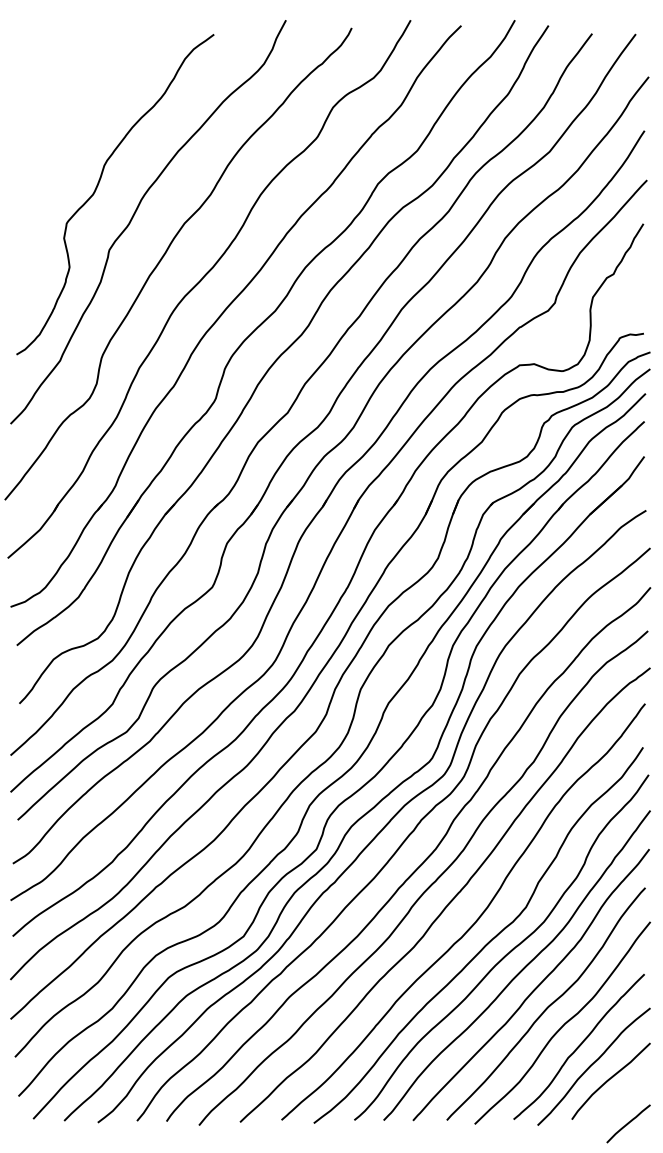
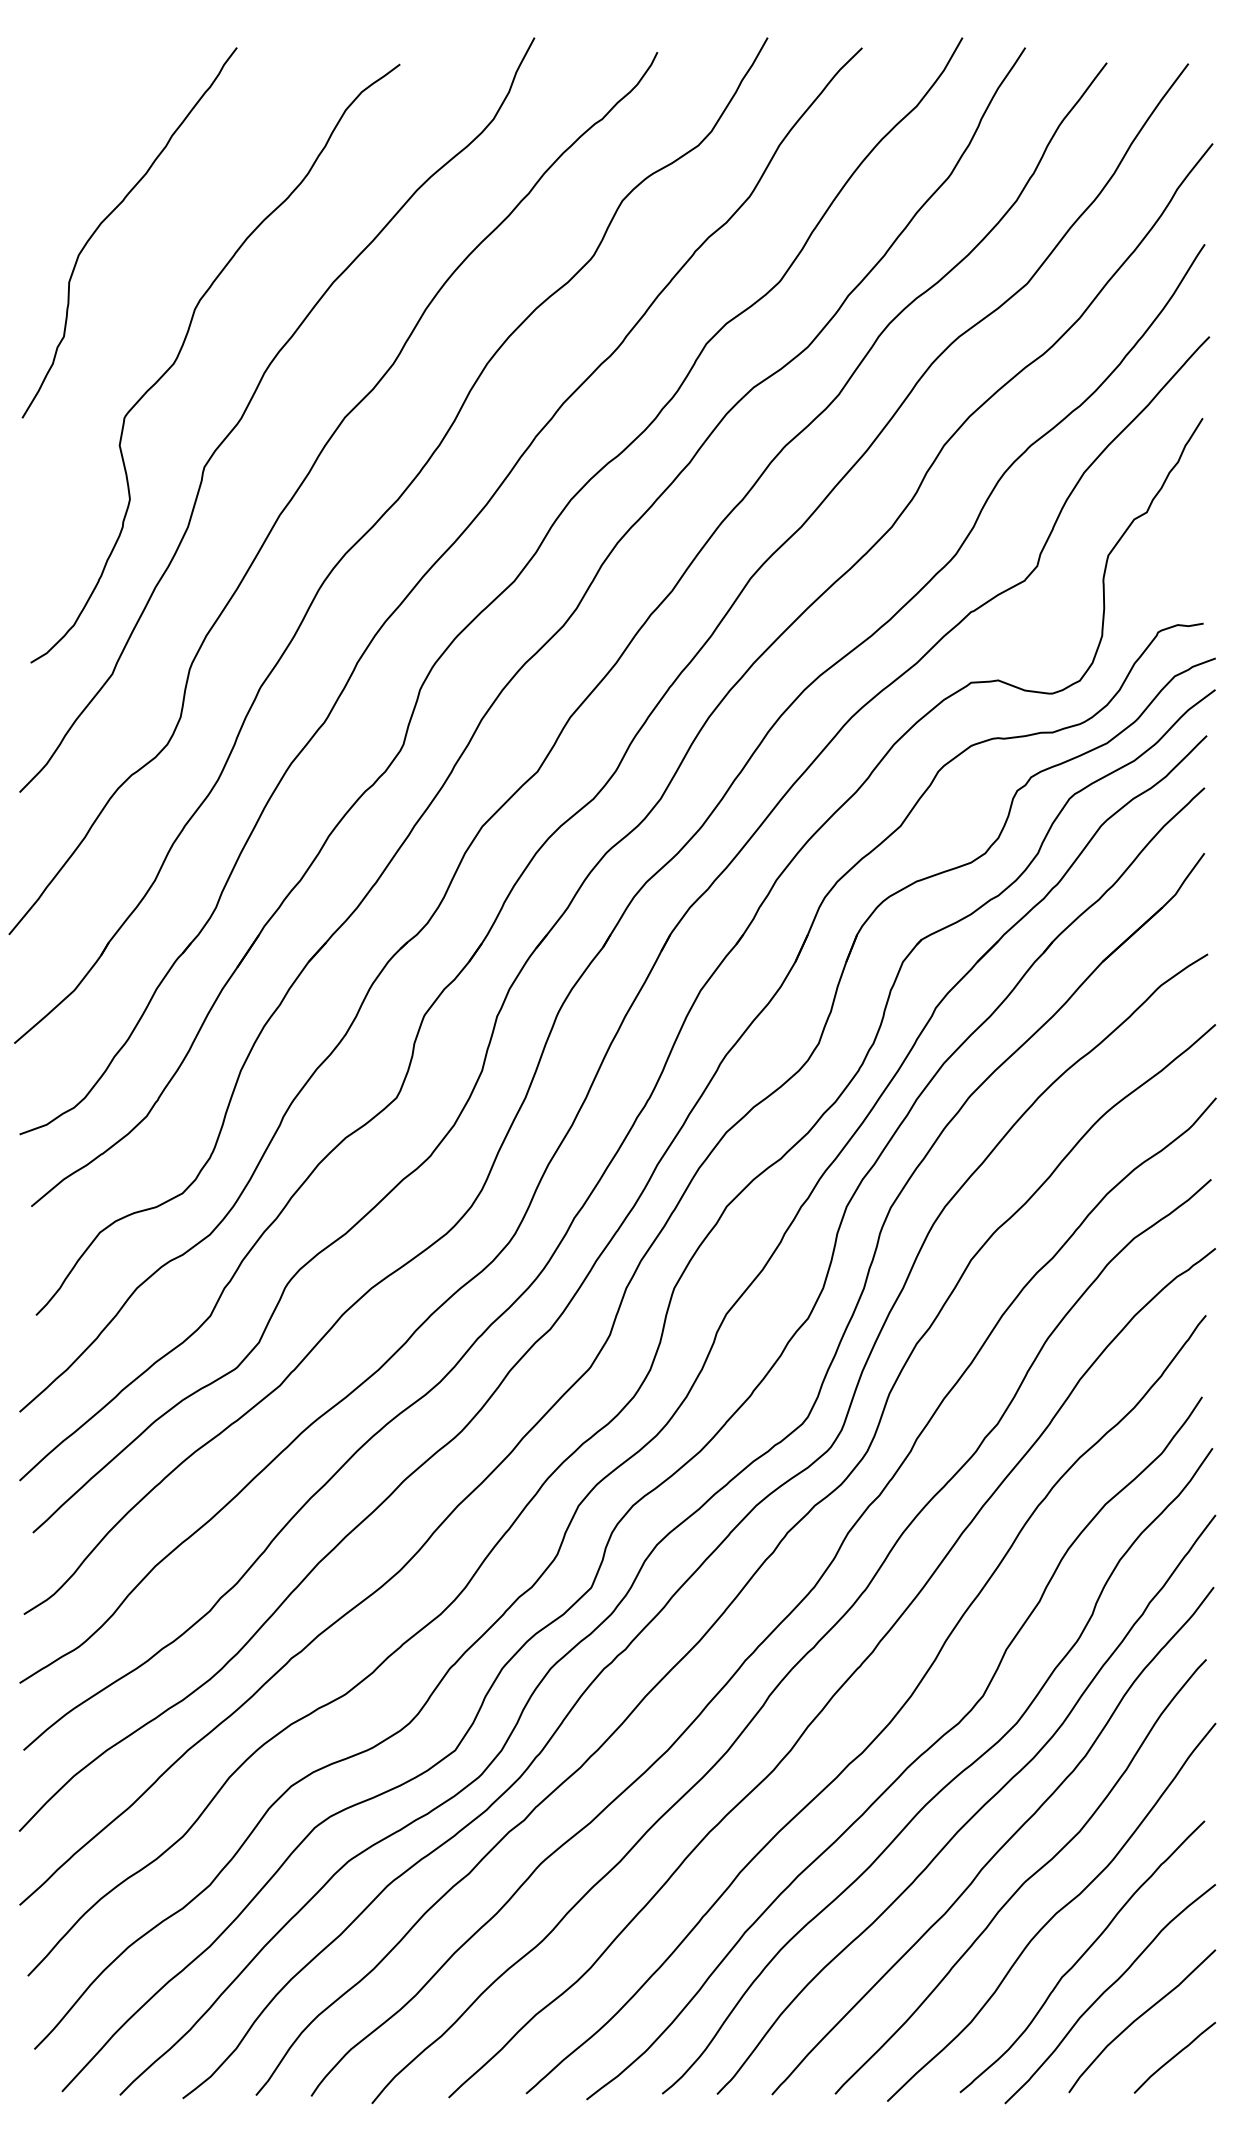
curve: (60, 114) -> (112, 213), added
line: (628, 1123) -> (1174, 2057), moved

